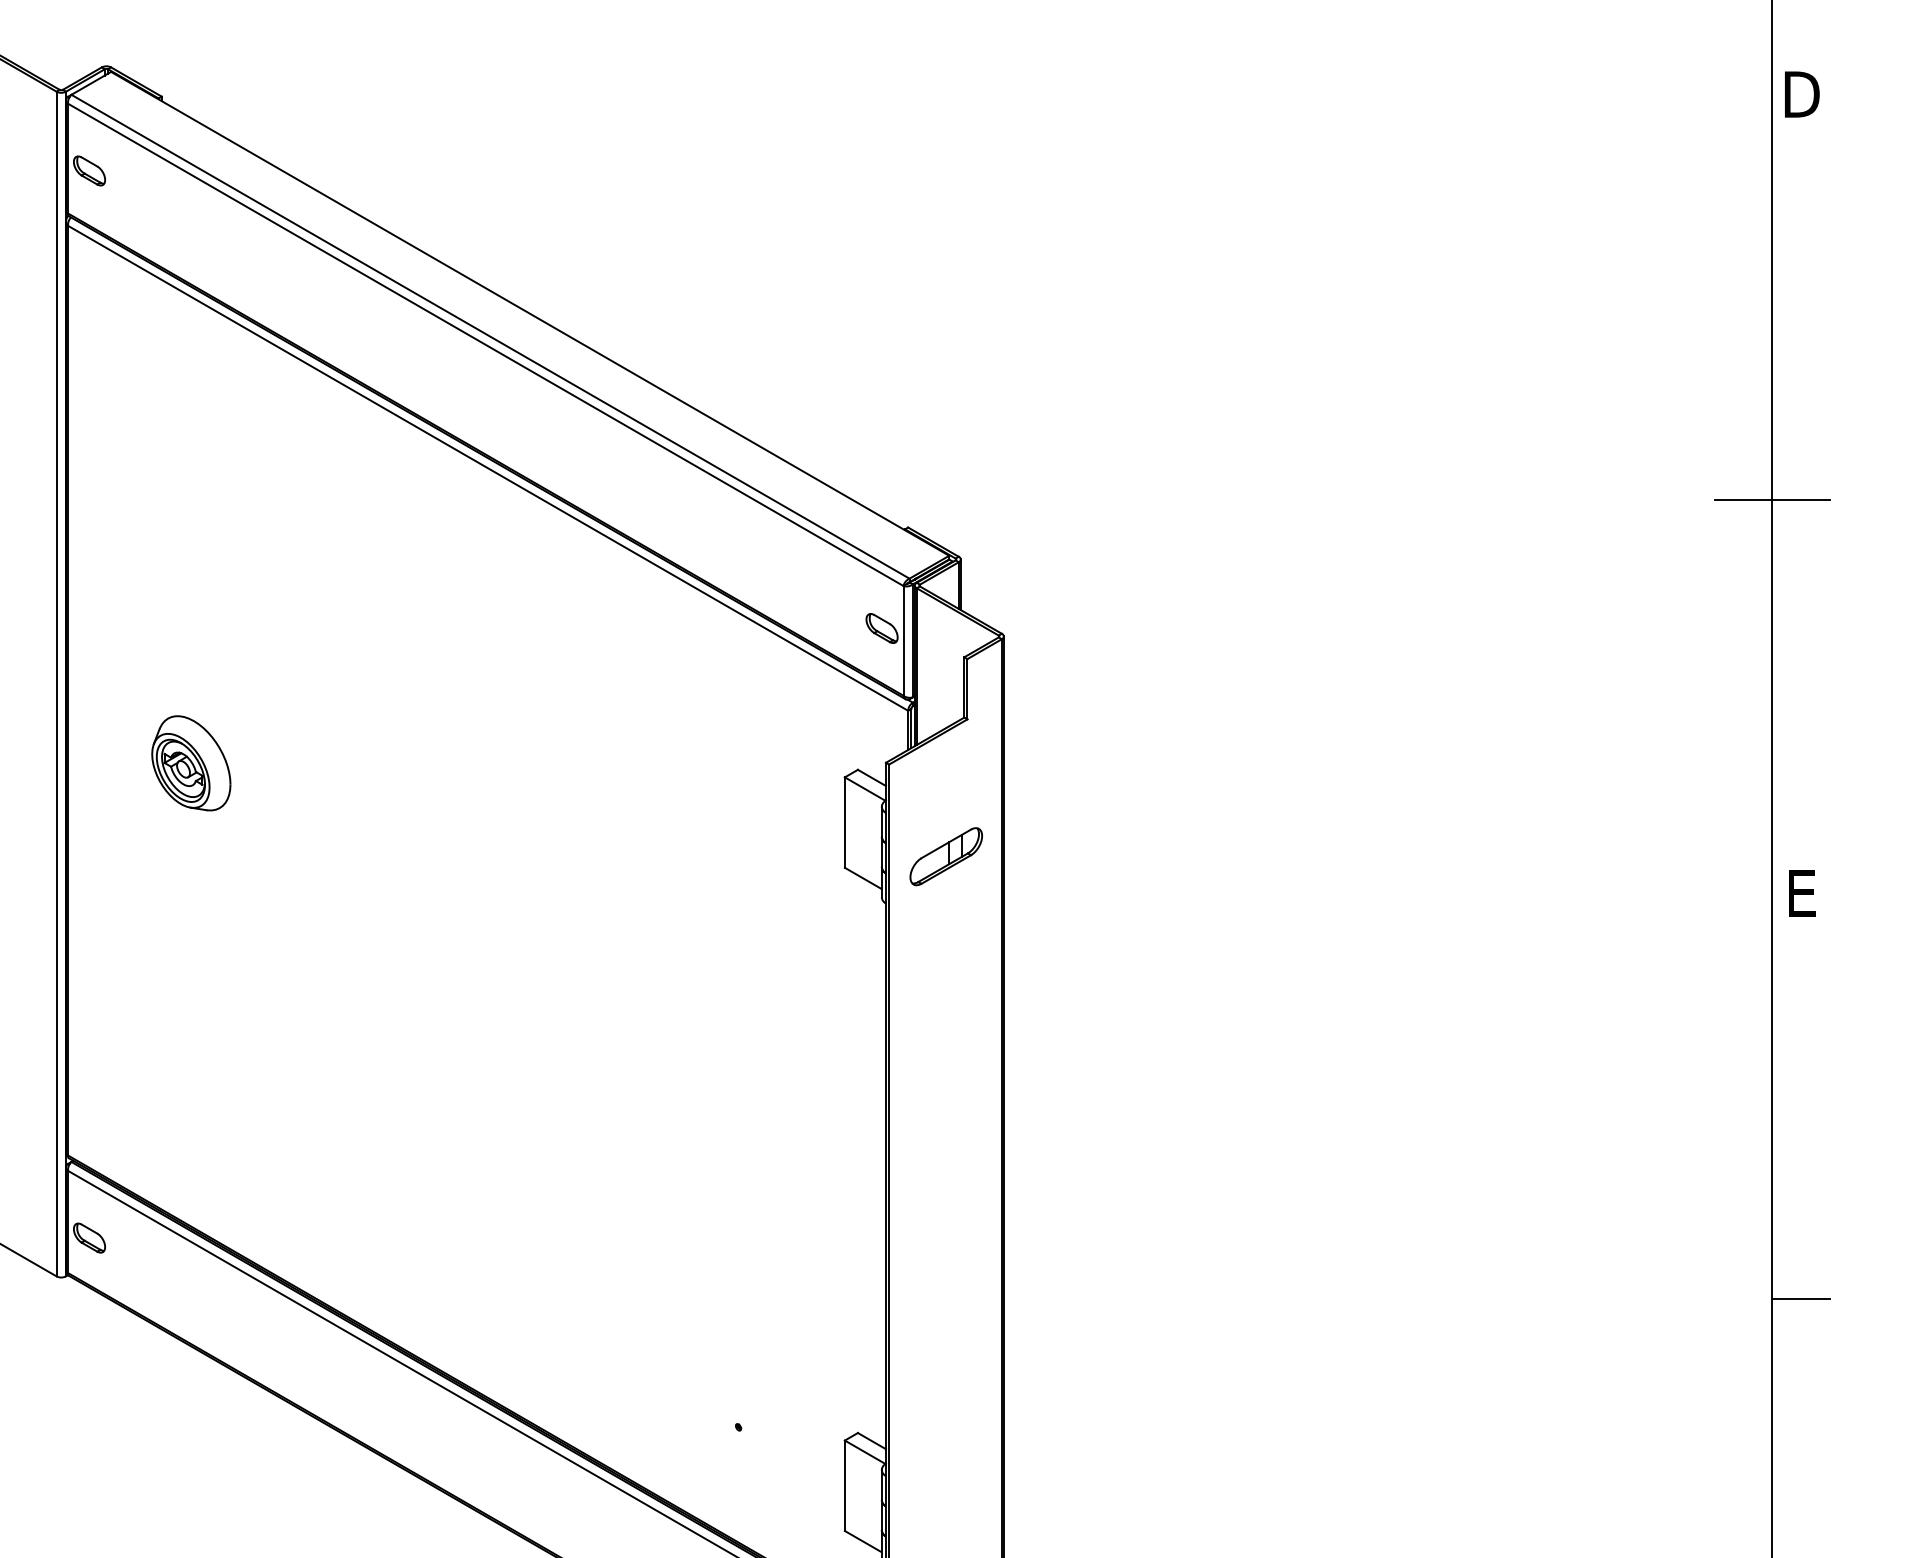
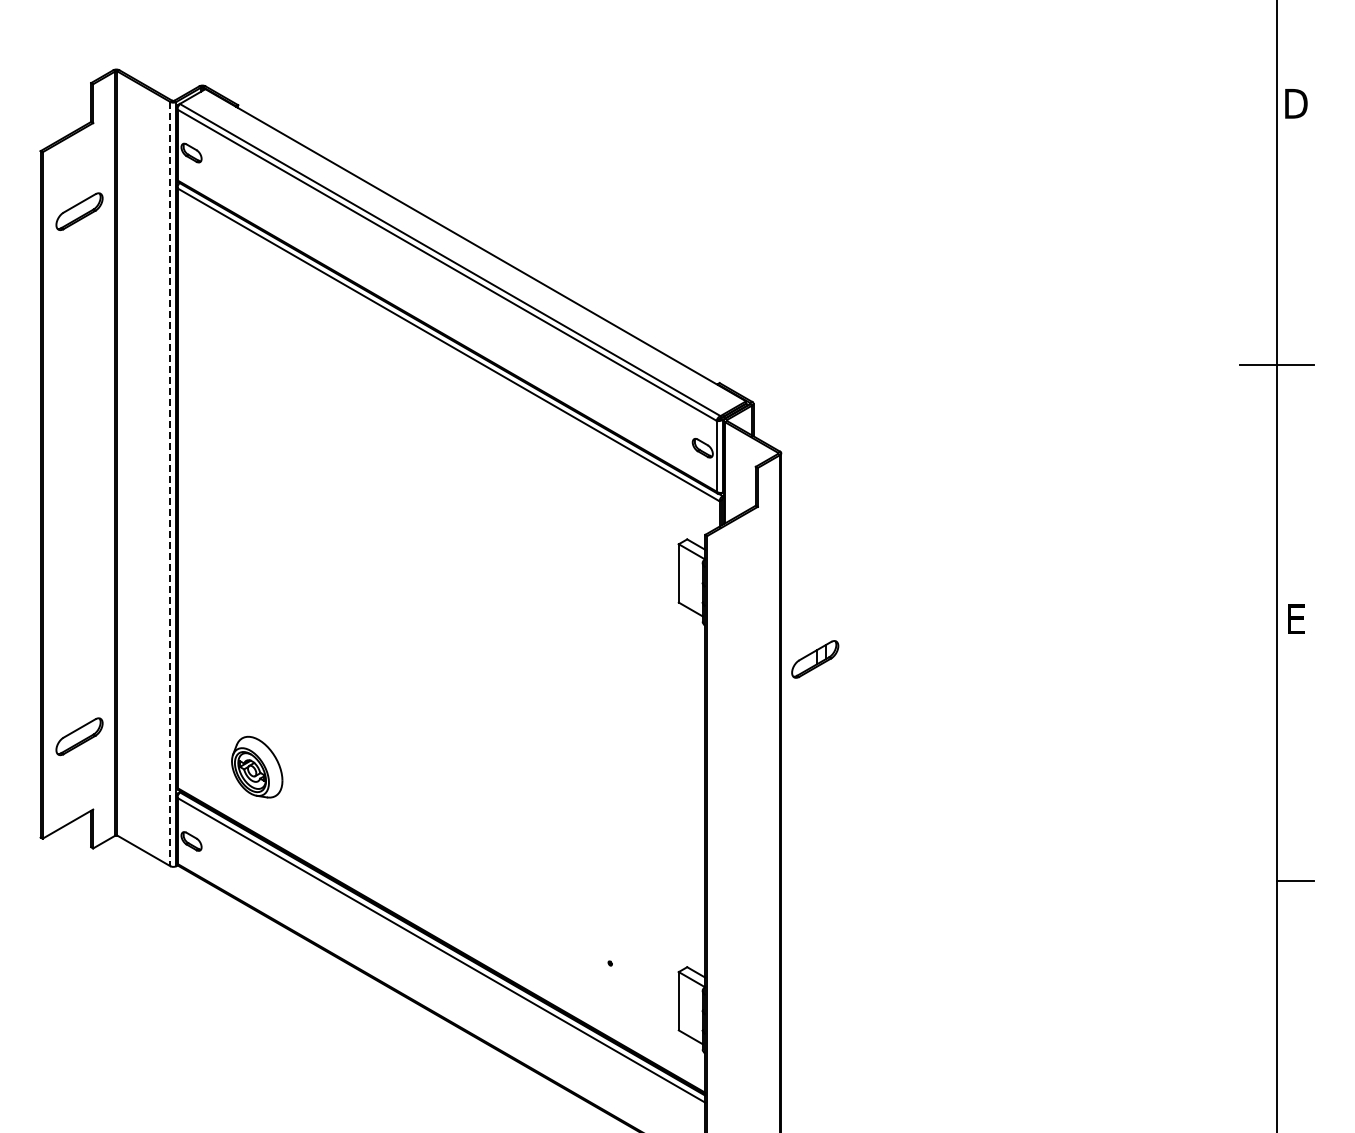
line: (56, 684) -> (170, 484), solid -> dashed
part: (191, 762) -> (257, 766), moved
part: (946, 856) -> (815, 659), moved

